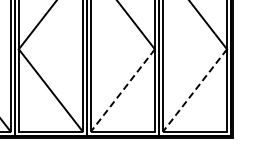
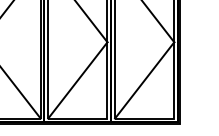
line: (122, 90) -> (77, 80), dashed -> solid
line: (194, 90) -> (144, 80), dashed -> solid

